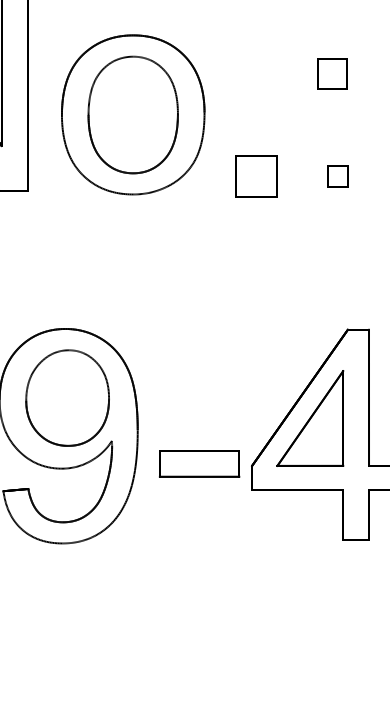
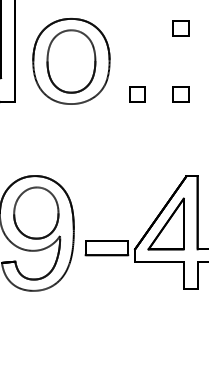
part: (331, 73) -> (180, 28), moved
part: (256, 176) -> (137, 94), size x0.71
part: (336, 176) -> (180, 94), size x1.43

